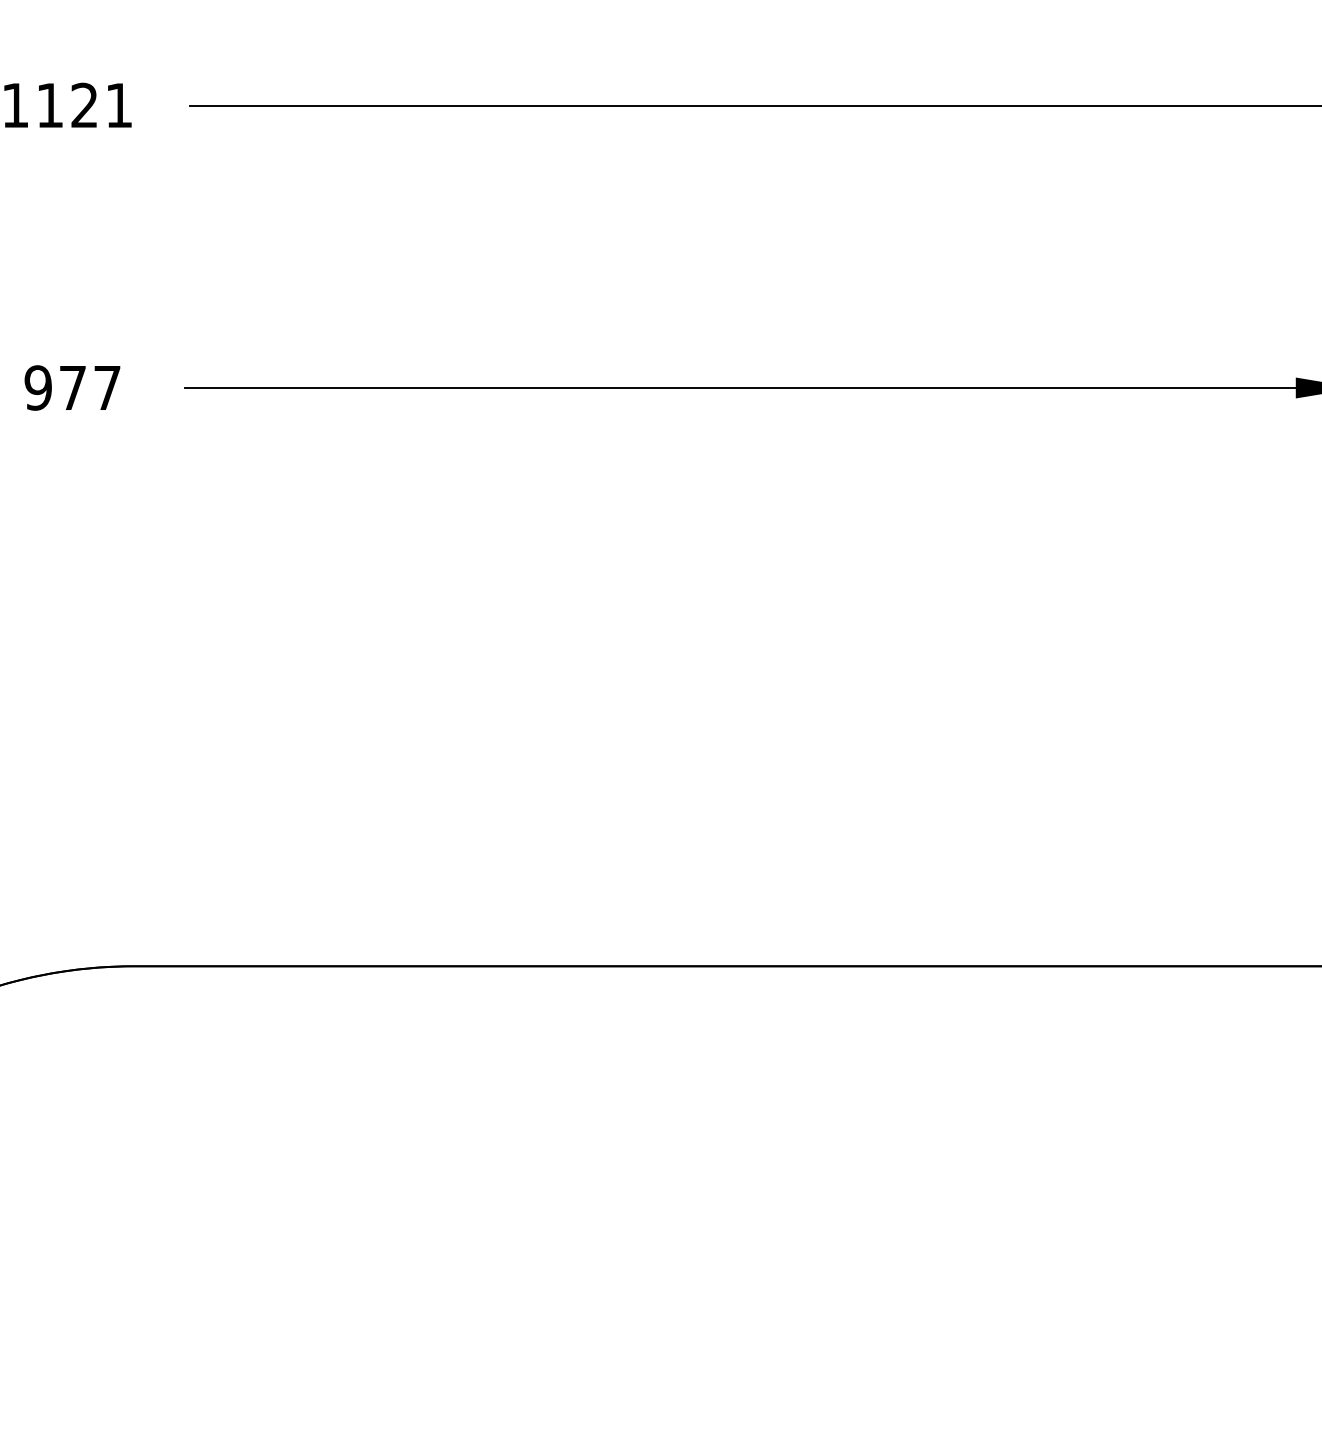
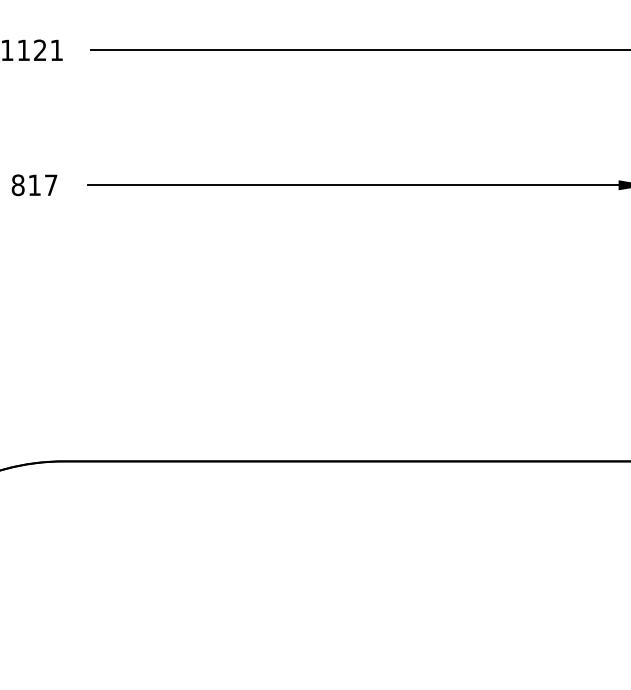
text: (53, 388) -> (25, 185), 977 -> 817

